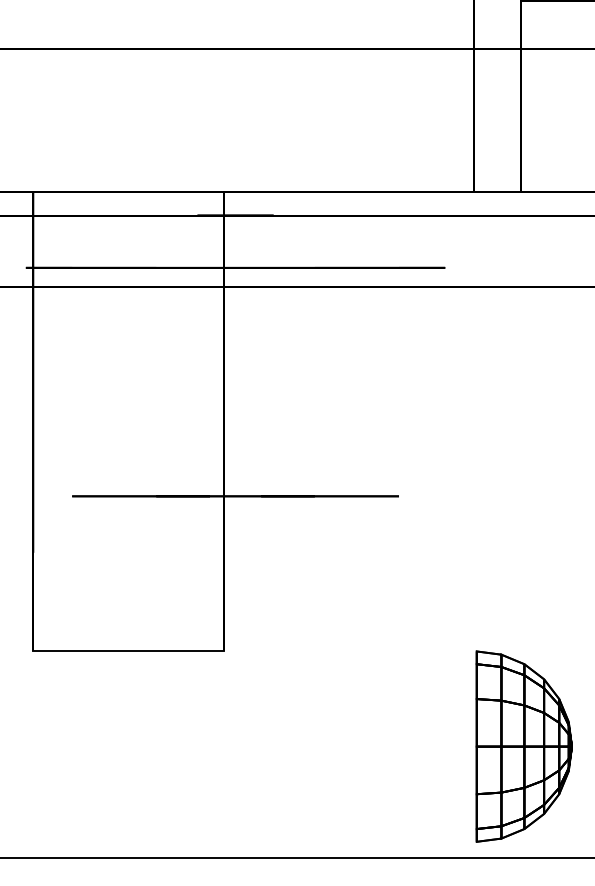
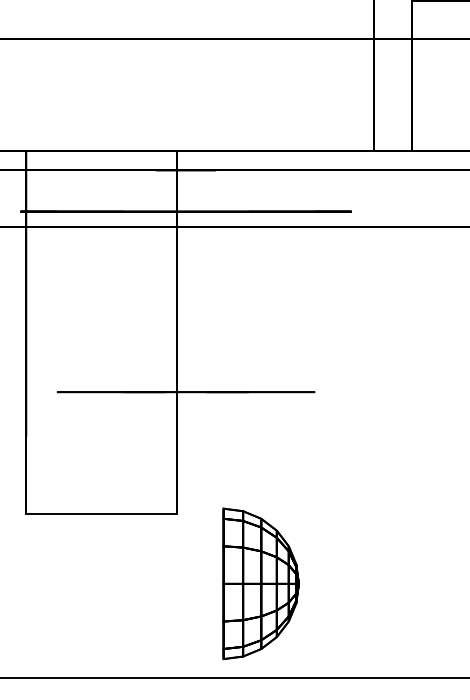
part: (523, 746) -> (260, 583), moved

